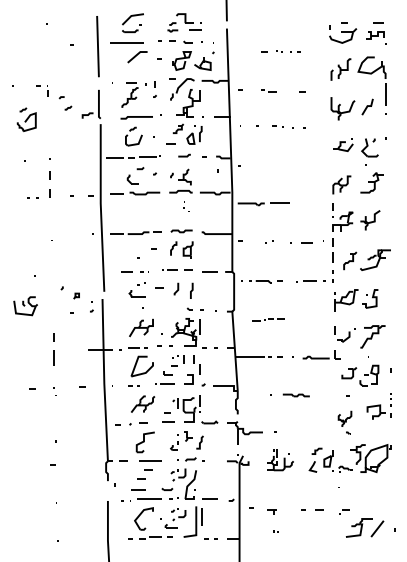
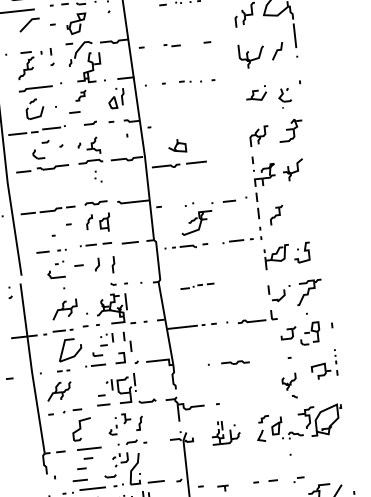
part: (202, 63) -> (176, 145), moved
part: (194, 134) -> (116, 97), moved
part: (369, 151) -> (284, 97), size x0.7
part: (375, 259) -> (196, 222), moved
part: (143, 403) -> (59, 390), moved

